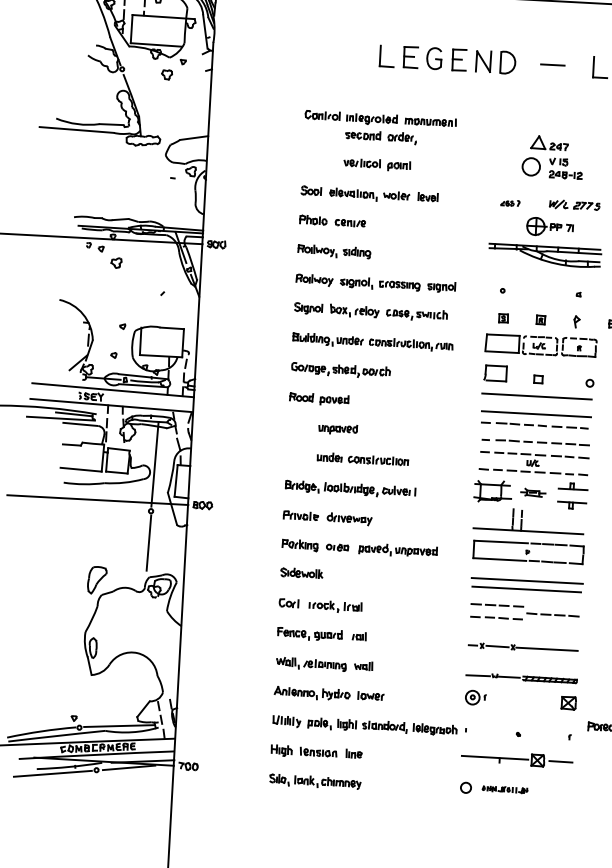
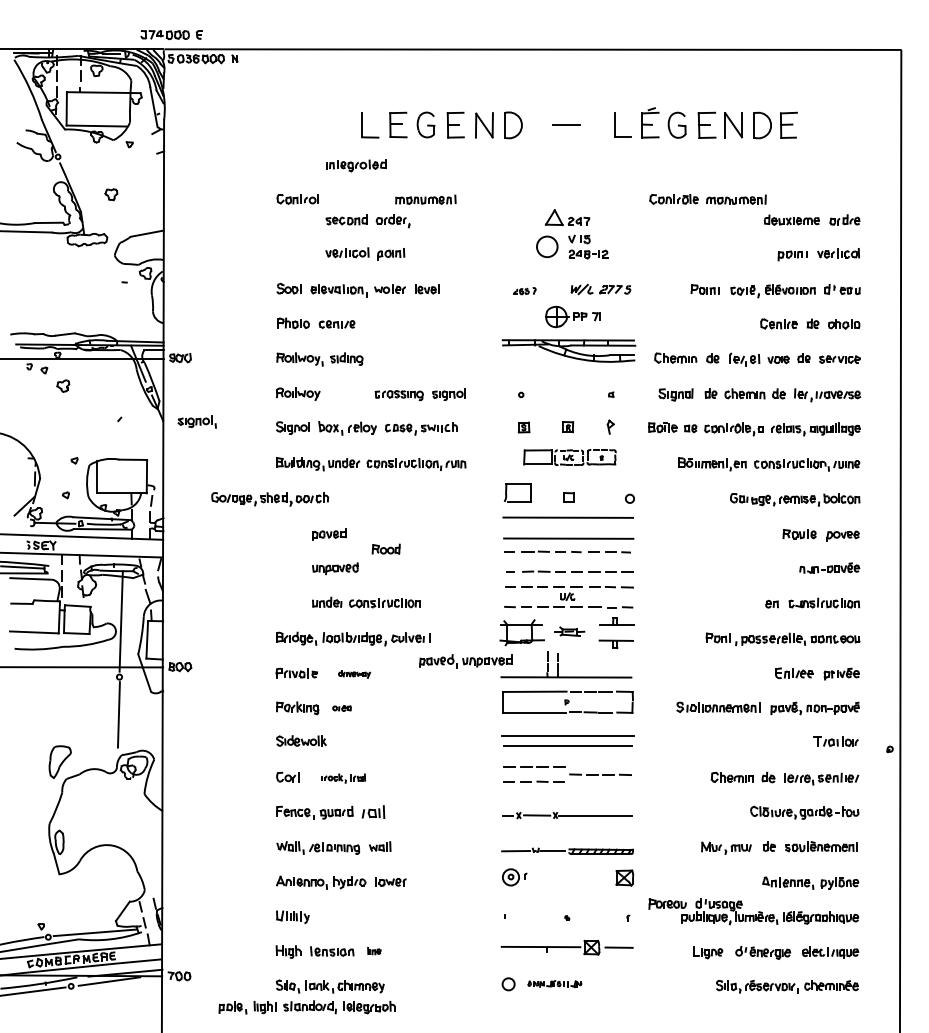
part: (167, 74) -> (111, 194), moved
part: (372, 119) -> (356, 165), moved
part: (356, 282) -> (196, 421), moved
part: (540, 345) -> (569, 457), size x0.7
part: (341, 370) -> (270, 499), moved
part: (300, 396) -> (385, 548), moved
part: (349, 519) -> (354, 674), size x0.6
part: (337, 547) -> (341, 708), size x0.7
part: (397, 550) -> (465, 661), moved
part: (335, 606) -> (343, 778), size x0.7
part: (358, 635) -> (372, 811), size x1.4
part: (381, 726) -> (306, 1007), moved
part: (354, 753) -> (374, 950), size x0.7

